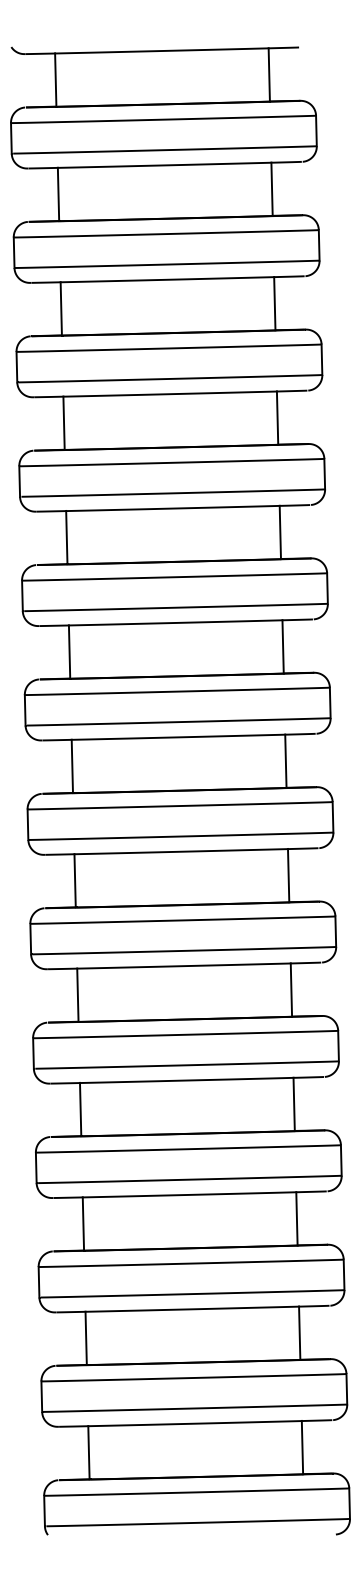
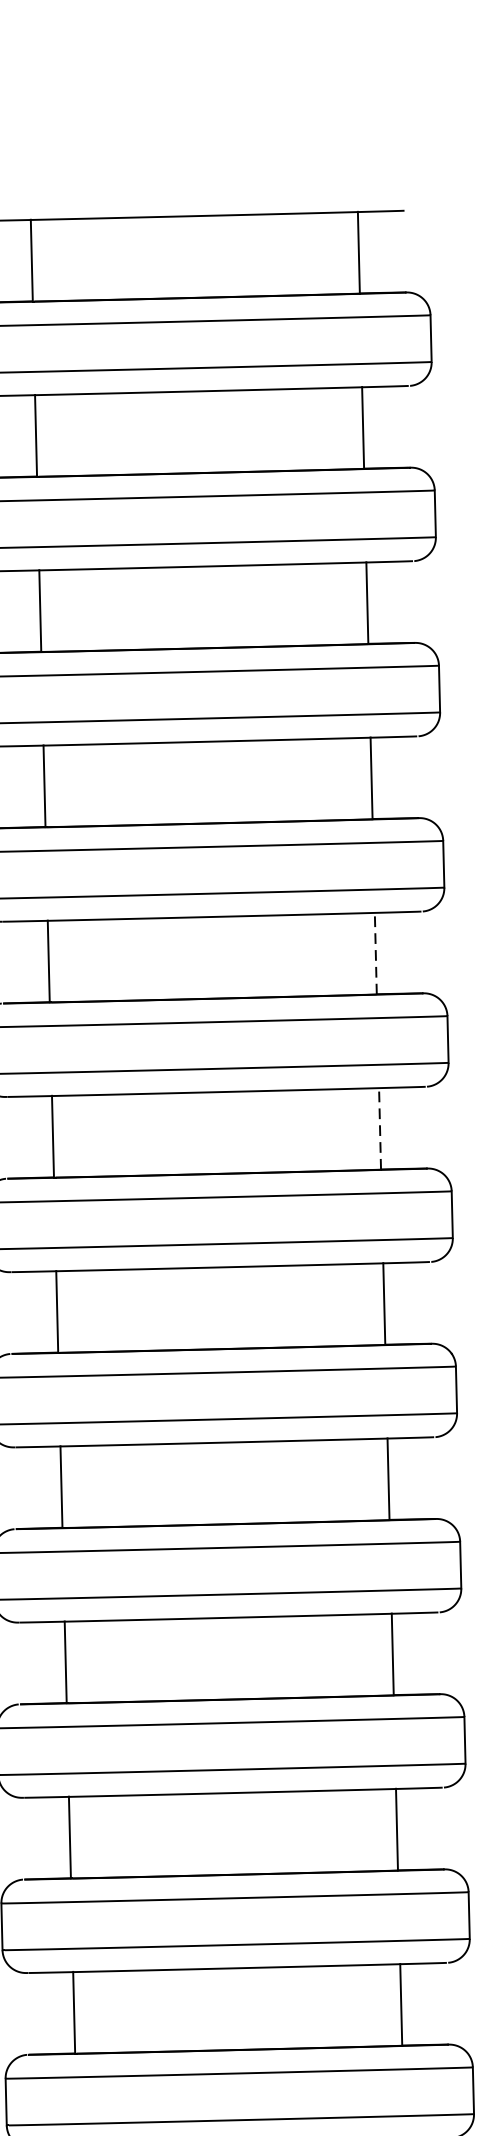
line: (280, 532) -> (376, 953), solid -> dashed
line: (283, 646) -> (380, 1128), solid -> dashed

